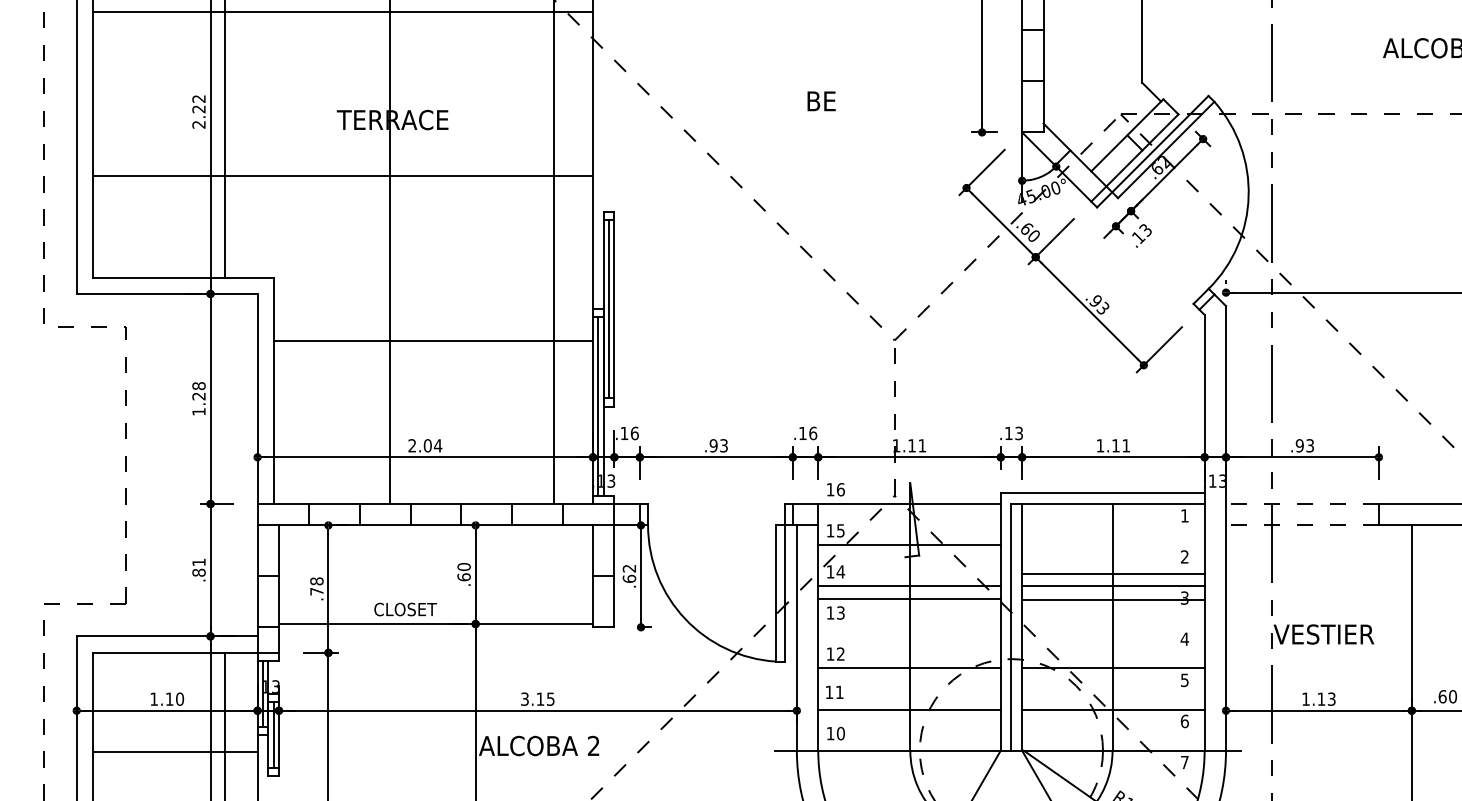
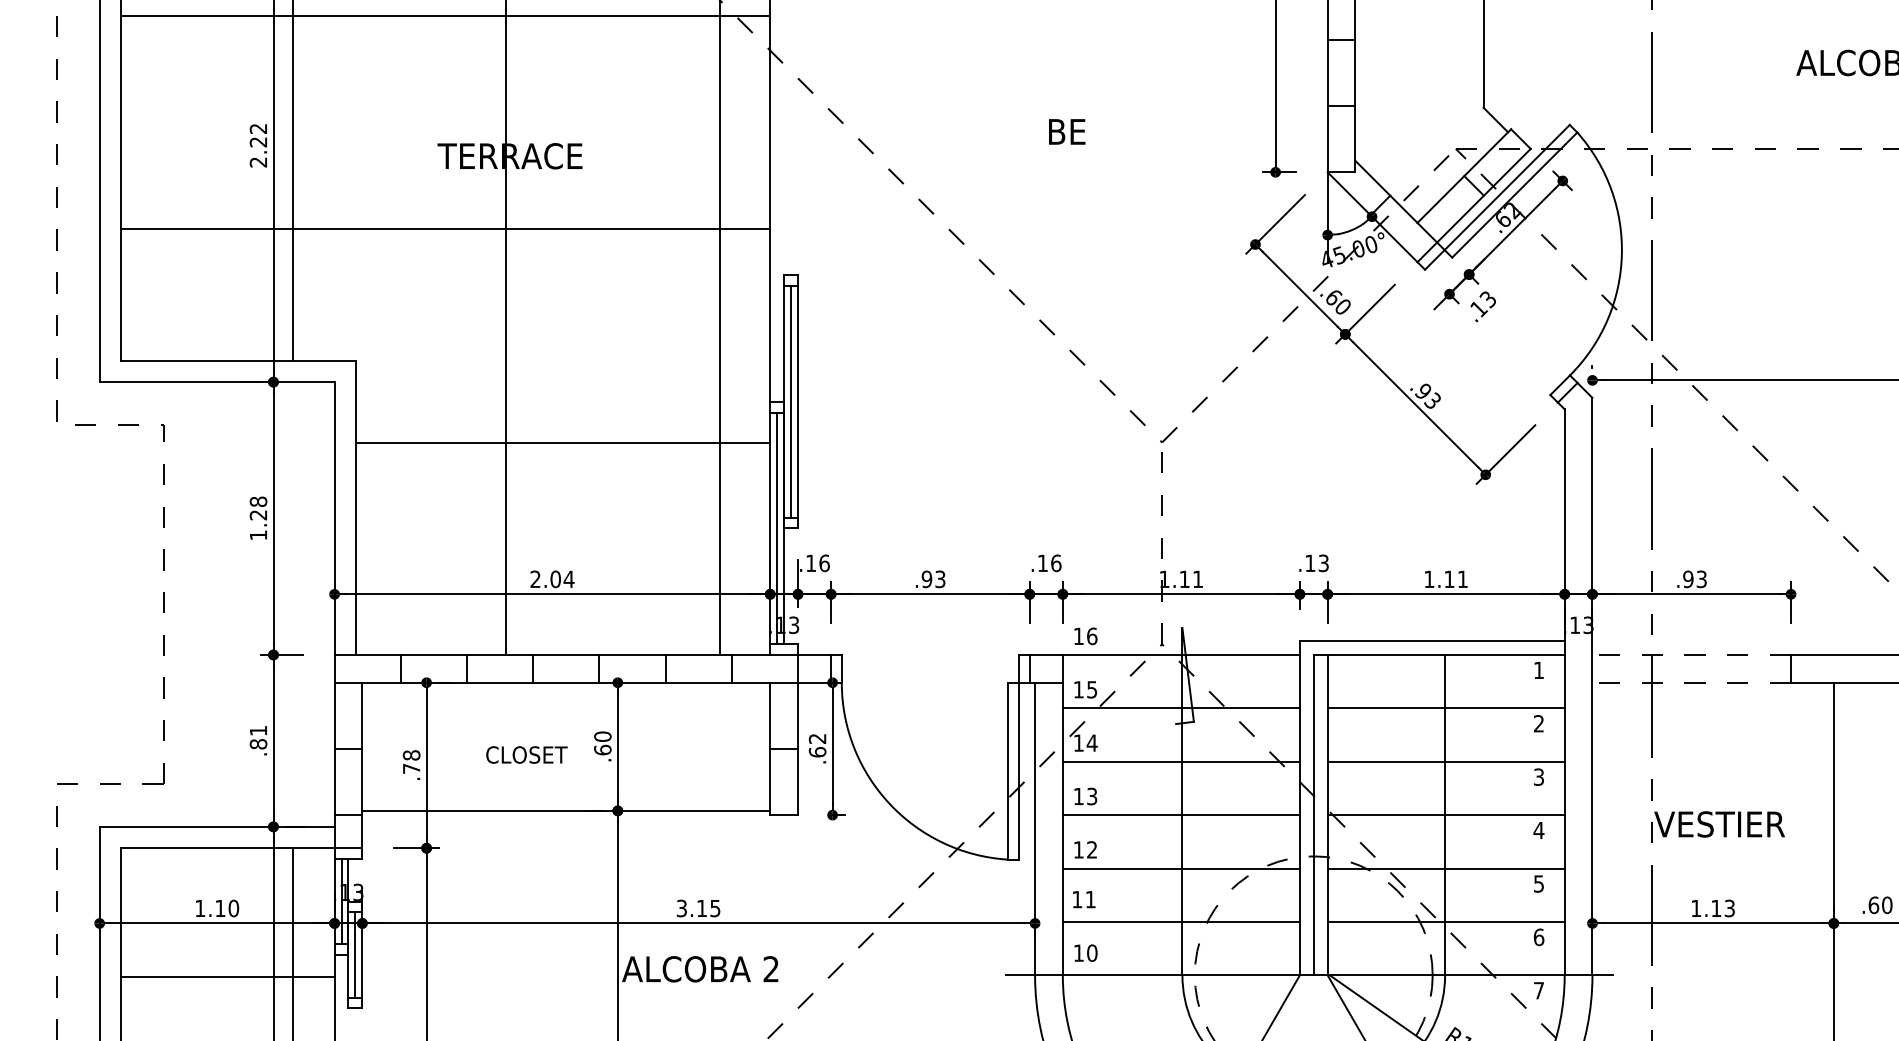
line: (1112, 574) -> (1445, 708), moved
line: (908, 599) -> (1180, 815), moved
line: (1112, 600) -> (1445, 815), moved
text: (405, 609) -> (526, 754), moved

